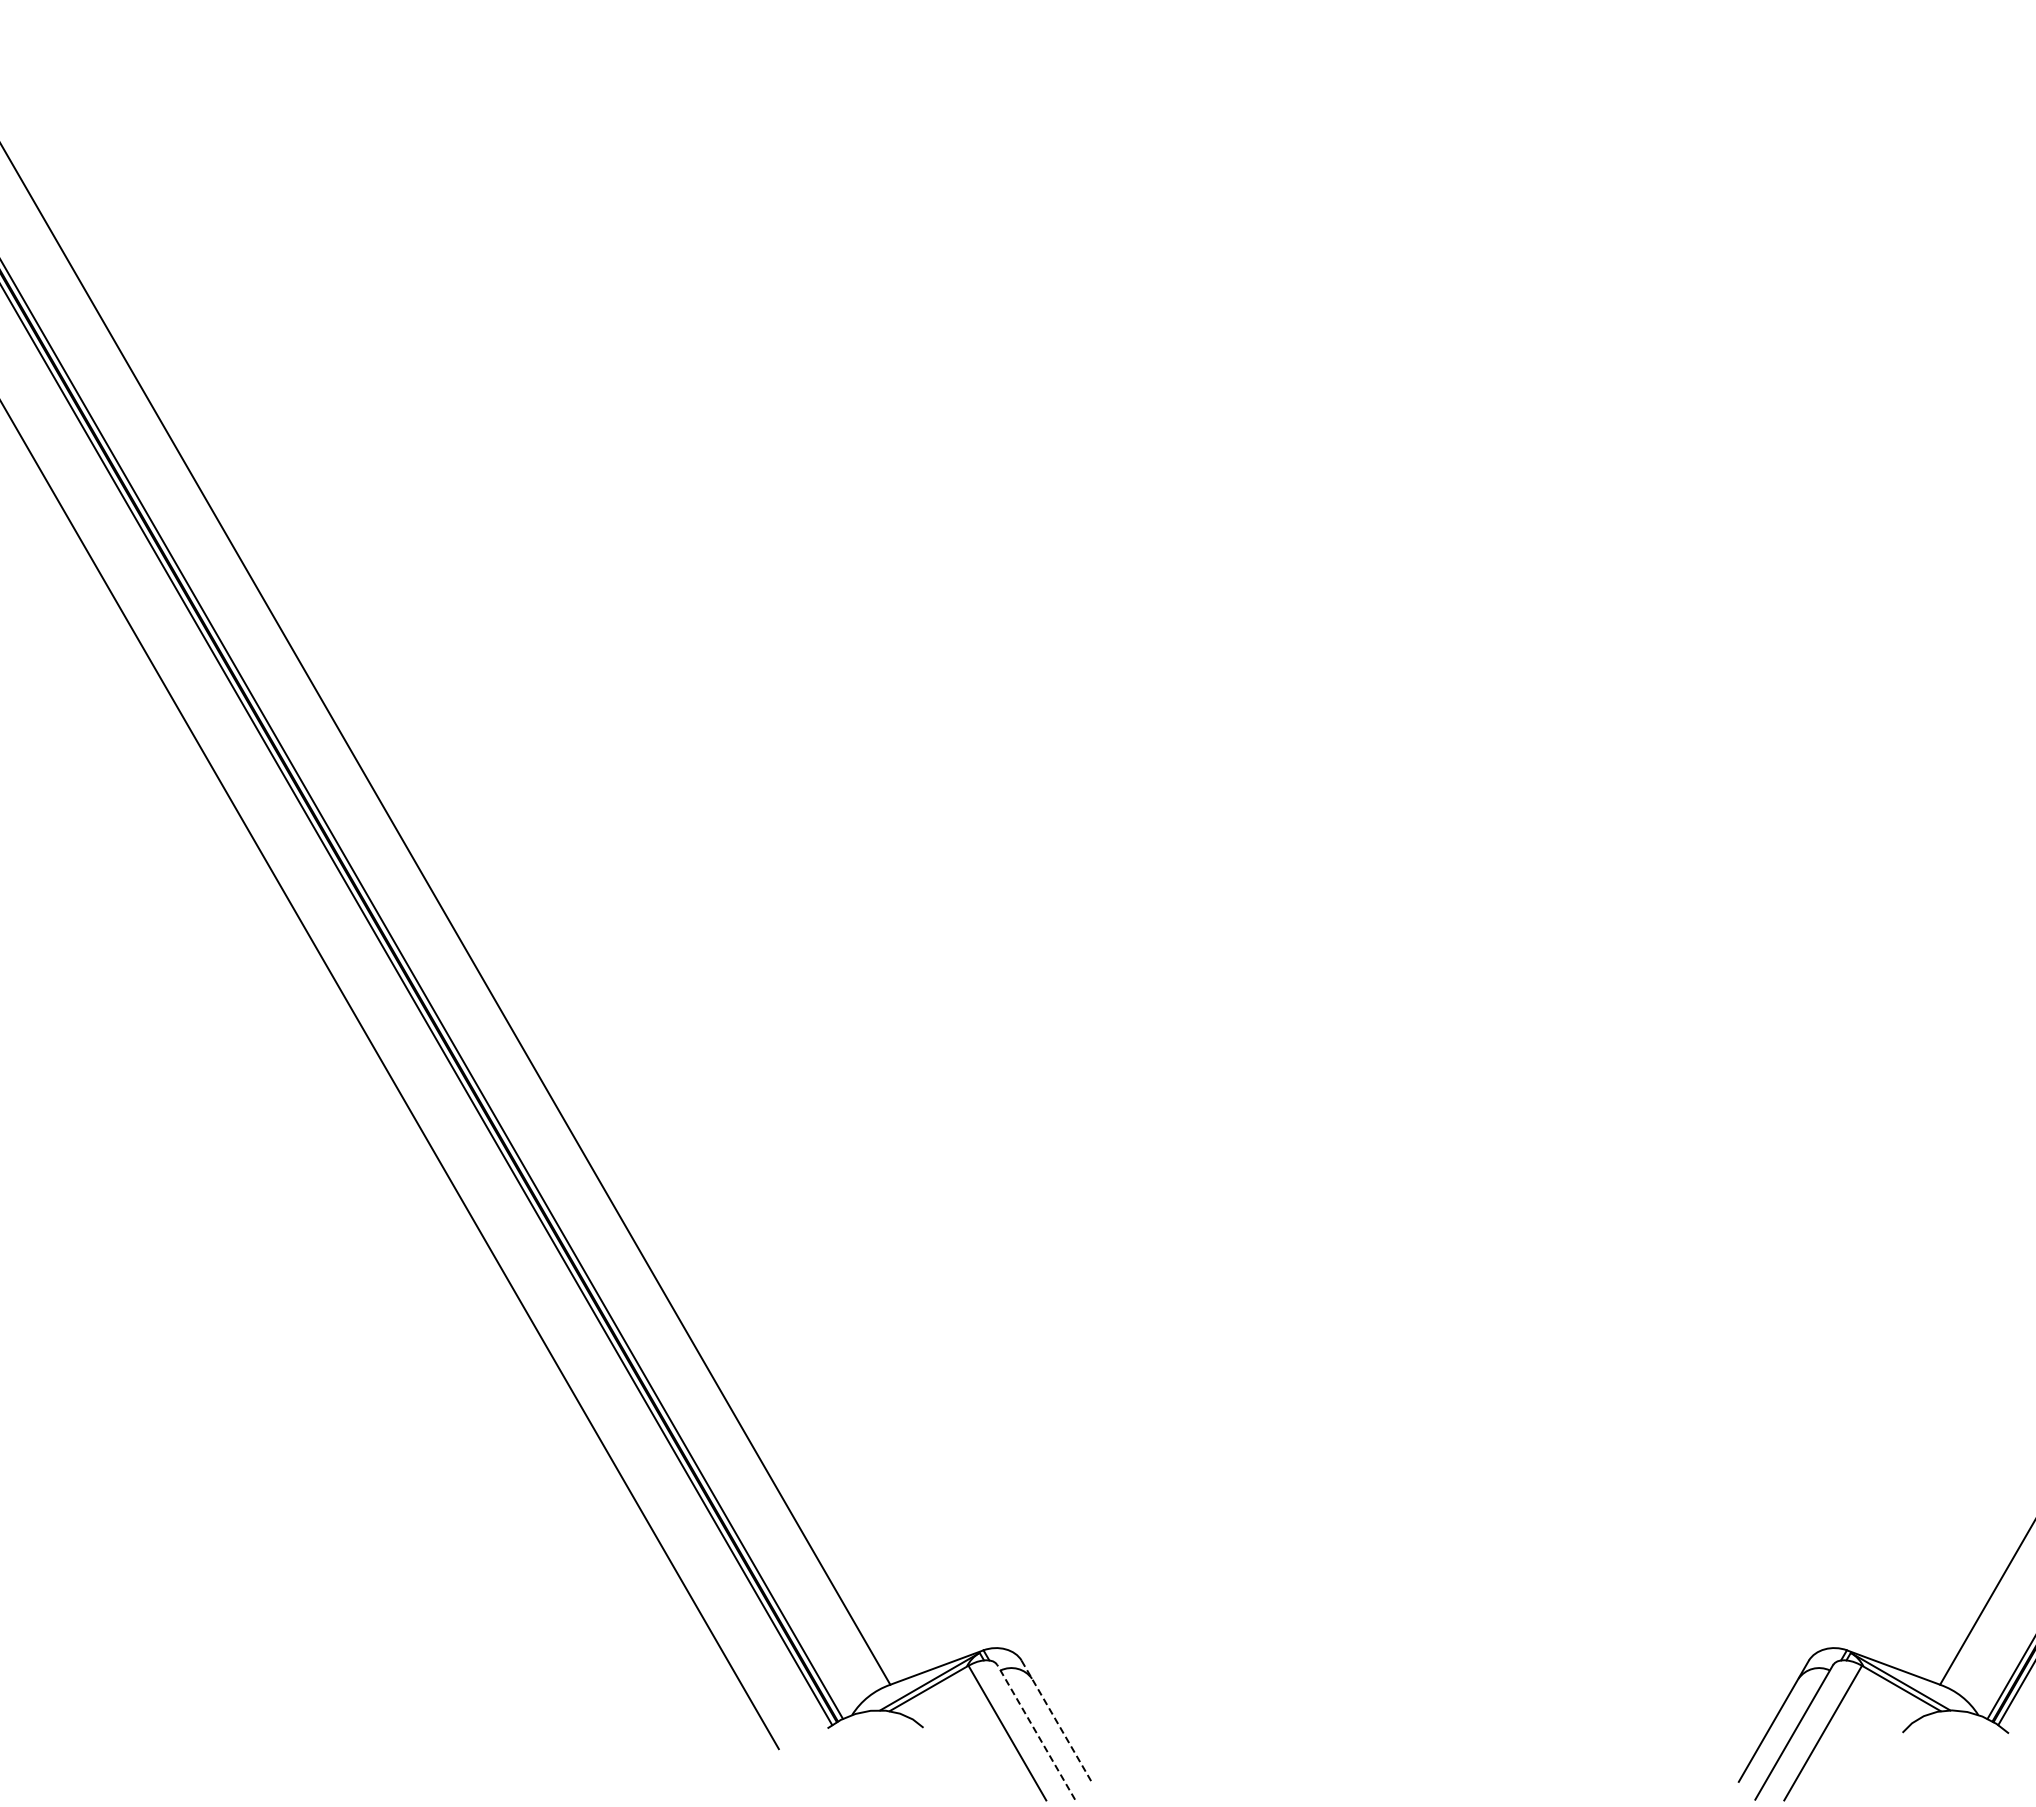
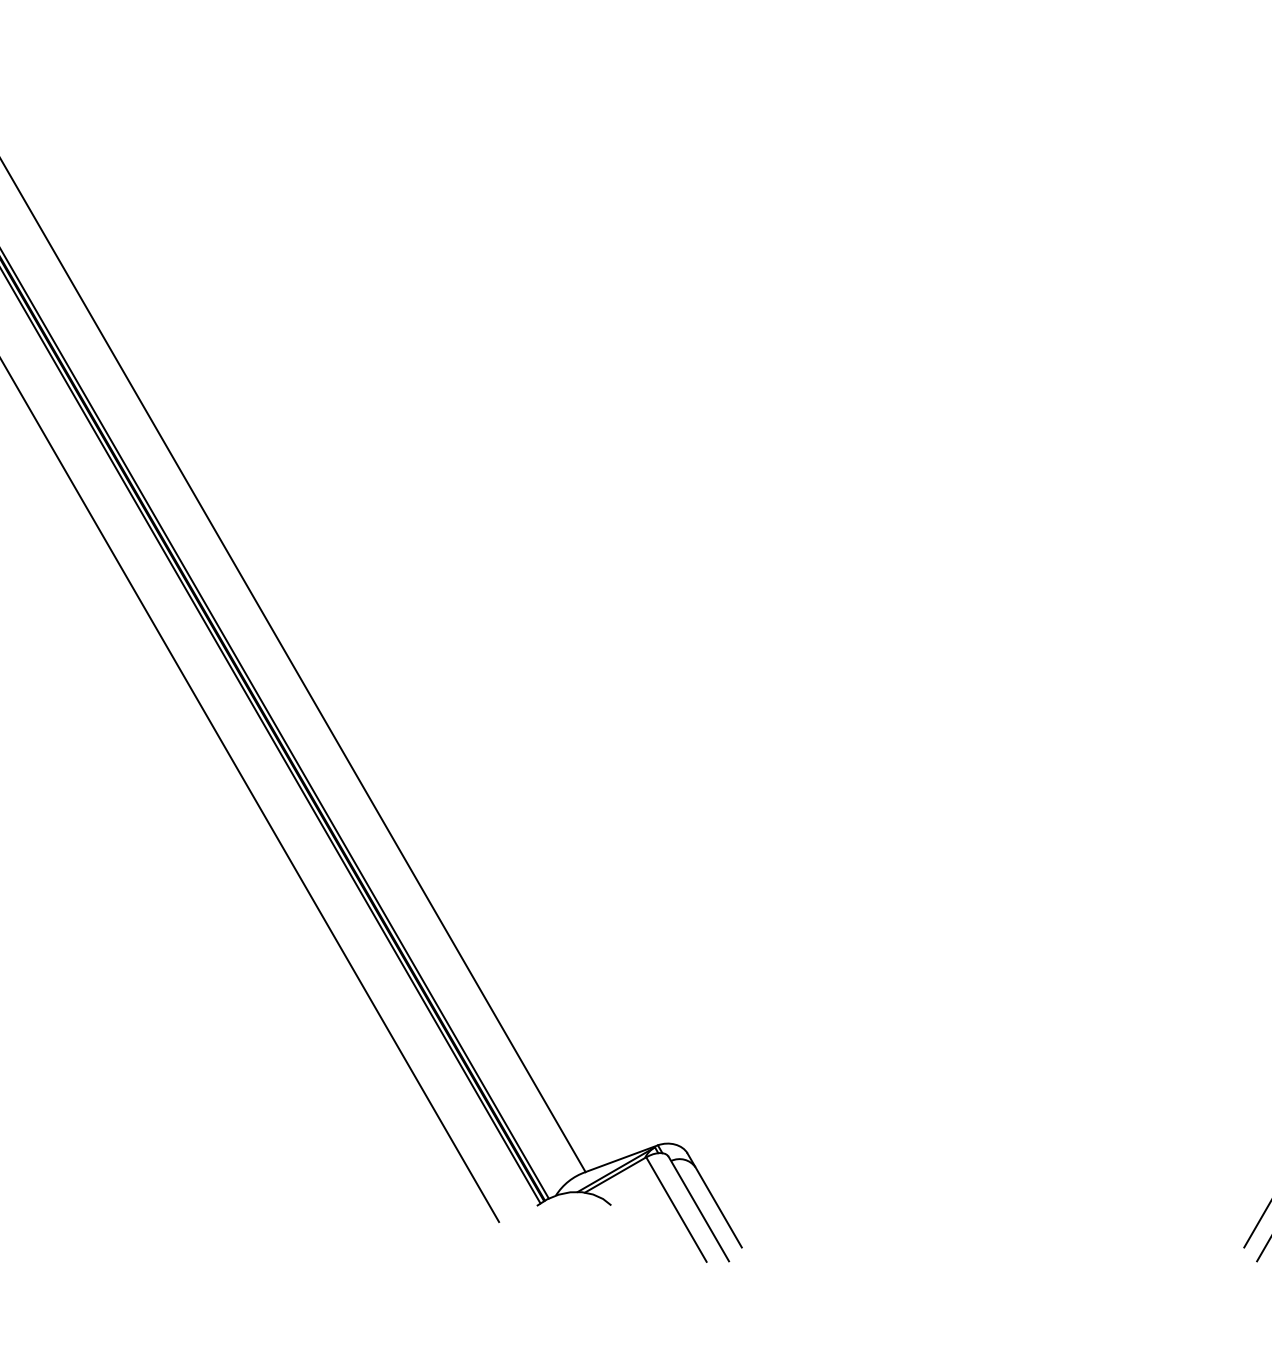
line: (1056, 1721) -> (714, 1200), dashed -> solid
line: (1036, 1732) -> (699, 1209), dashed -> solid

